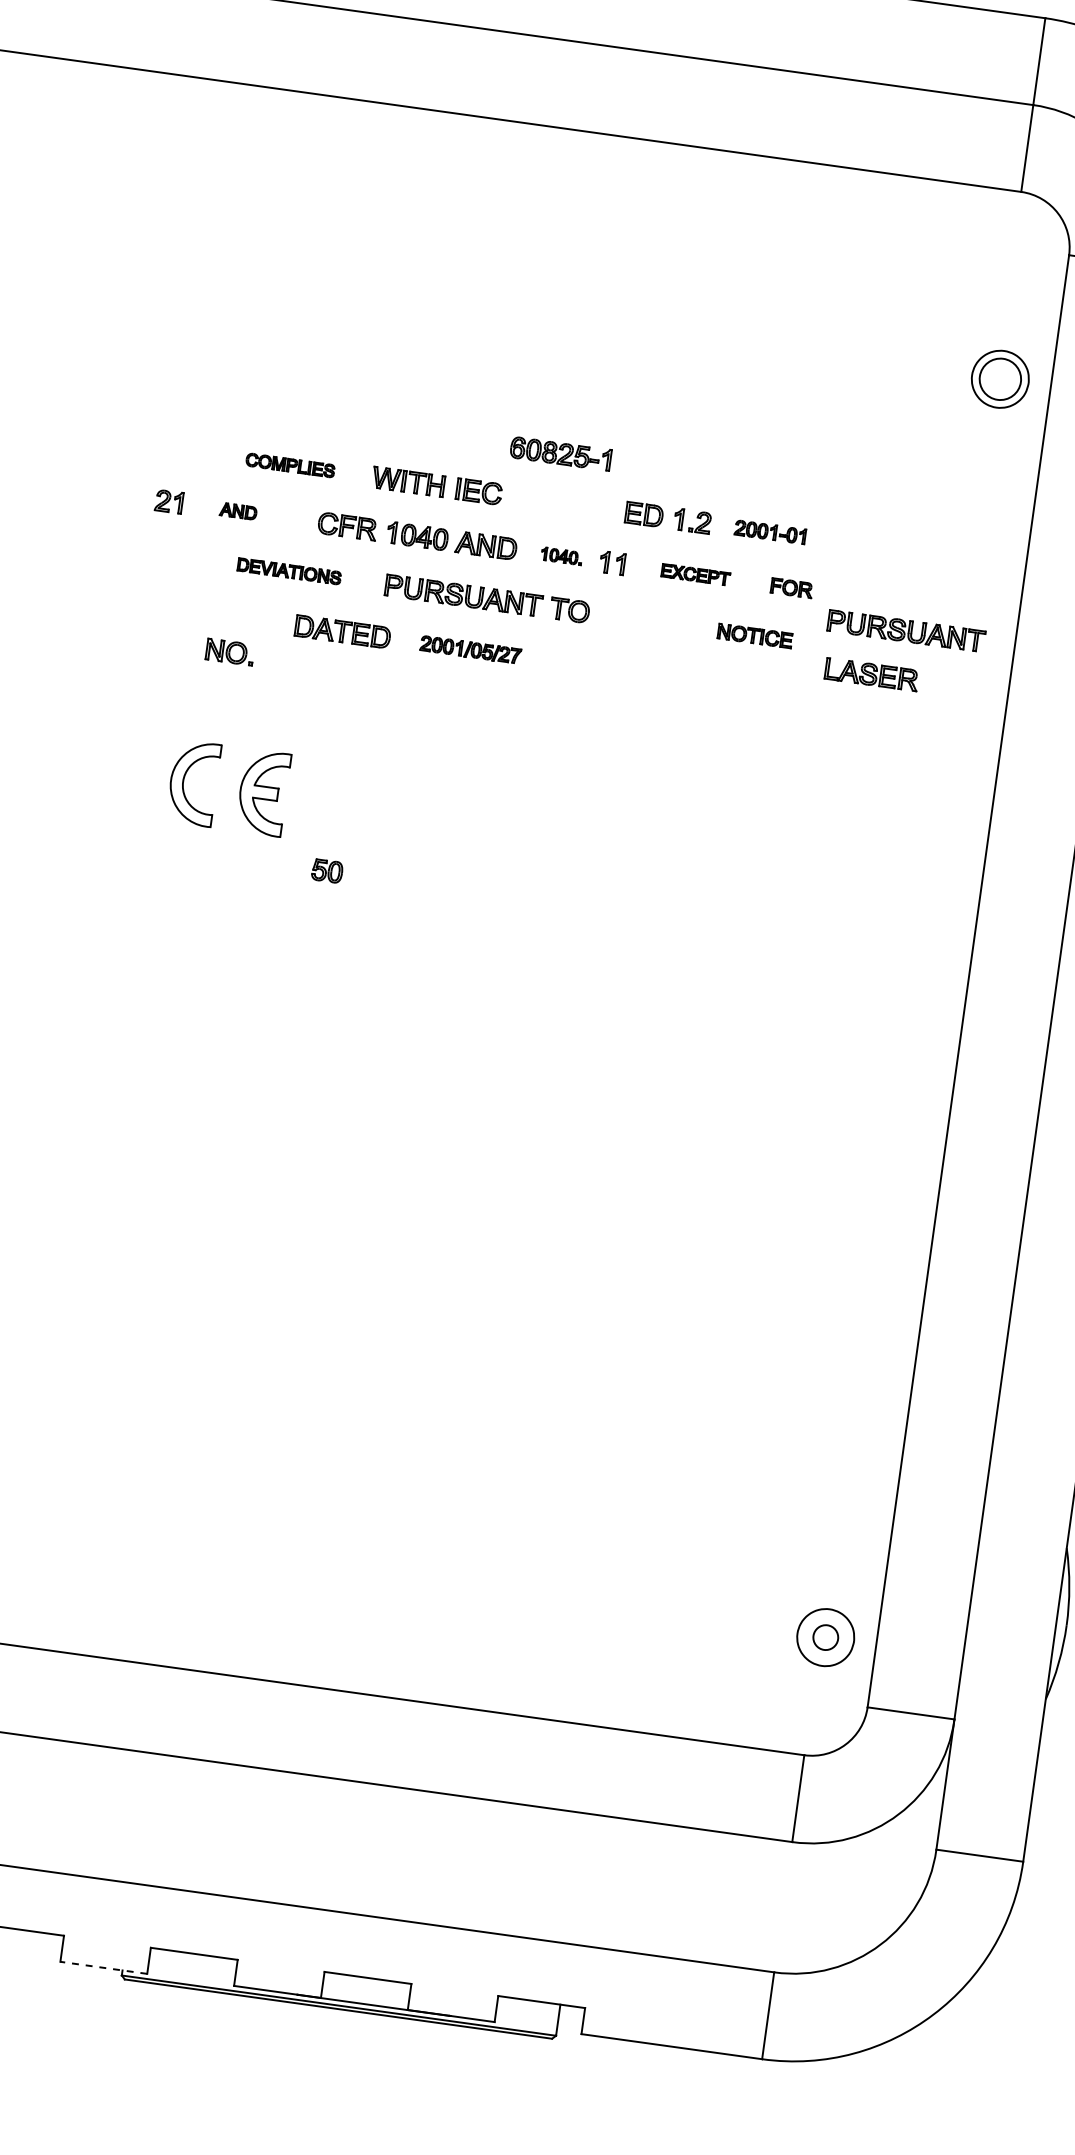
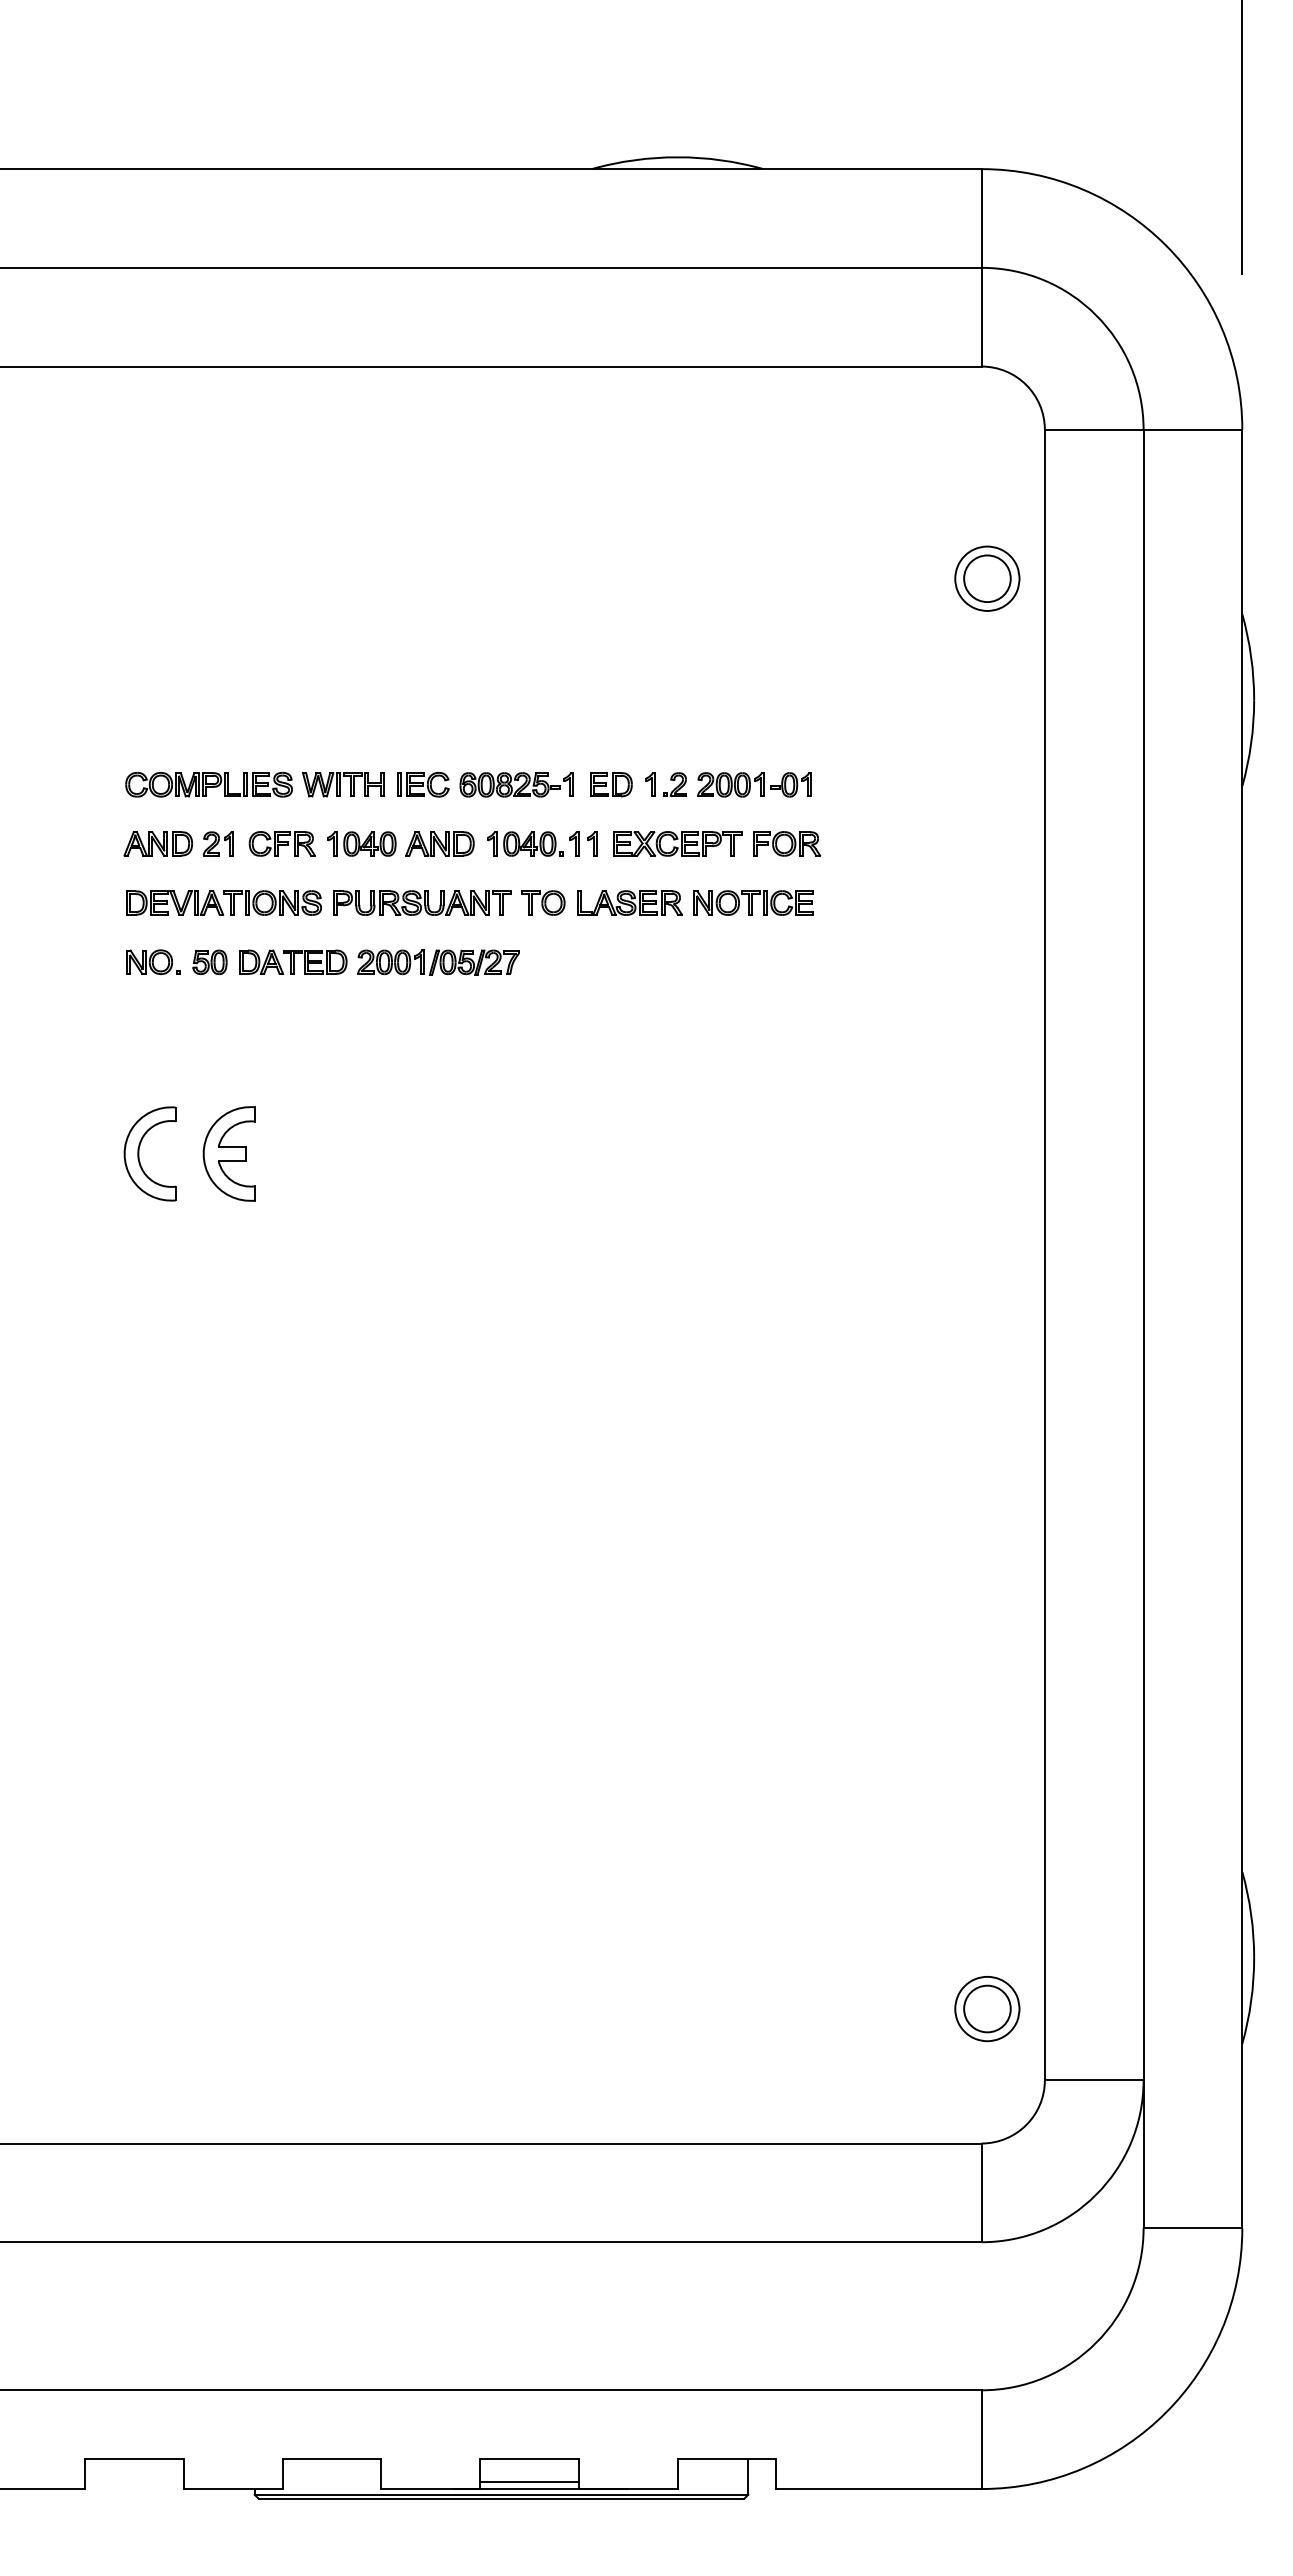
part: (560, 453) -> (516, 784), moved
part: (289, 465) -> (208, 784), size x1.67
part: (169, 501) -> (218, 843), moved
part: (237, 510) -> (157, 843), size x1.67
part: (770, 531) -> (754, 784), size x1.43
part: (561, 555) -> (525, 843), size x1.67
part: (289, 570) -> (224, 902), size x1.67
part: (695, 574) -> (677, 843), size x1.67
part: (792, 587) -> (787, 843), size x1.43
part: (906, 630) -> (921, 873), removed
part: (755, 635) -> (753, 902), size x1.43
part: (470, 649) -> (438, 962), size x1.43
part: (230, 651) -> (153, 961), moved
part: (871, 674) -> (629, 902), moved
part: (327, 870) -> (209, 961), moved
circle: (825, 1637) -> (987, 2008), size x1.67
line: (102, 1968) -> (232, 2489), dashed -> solid
line: (365, 1998) -> (529, 2482), added

